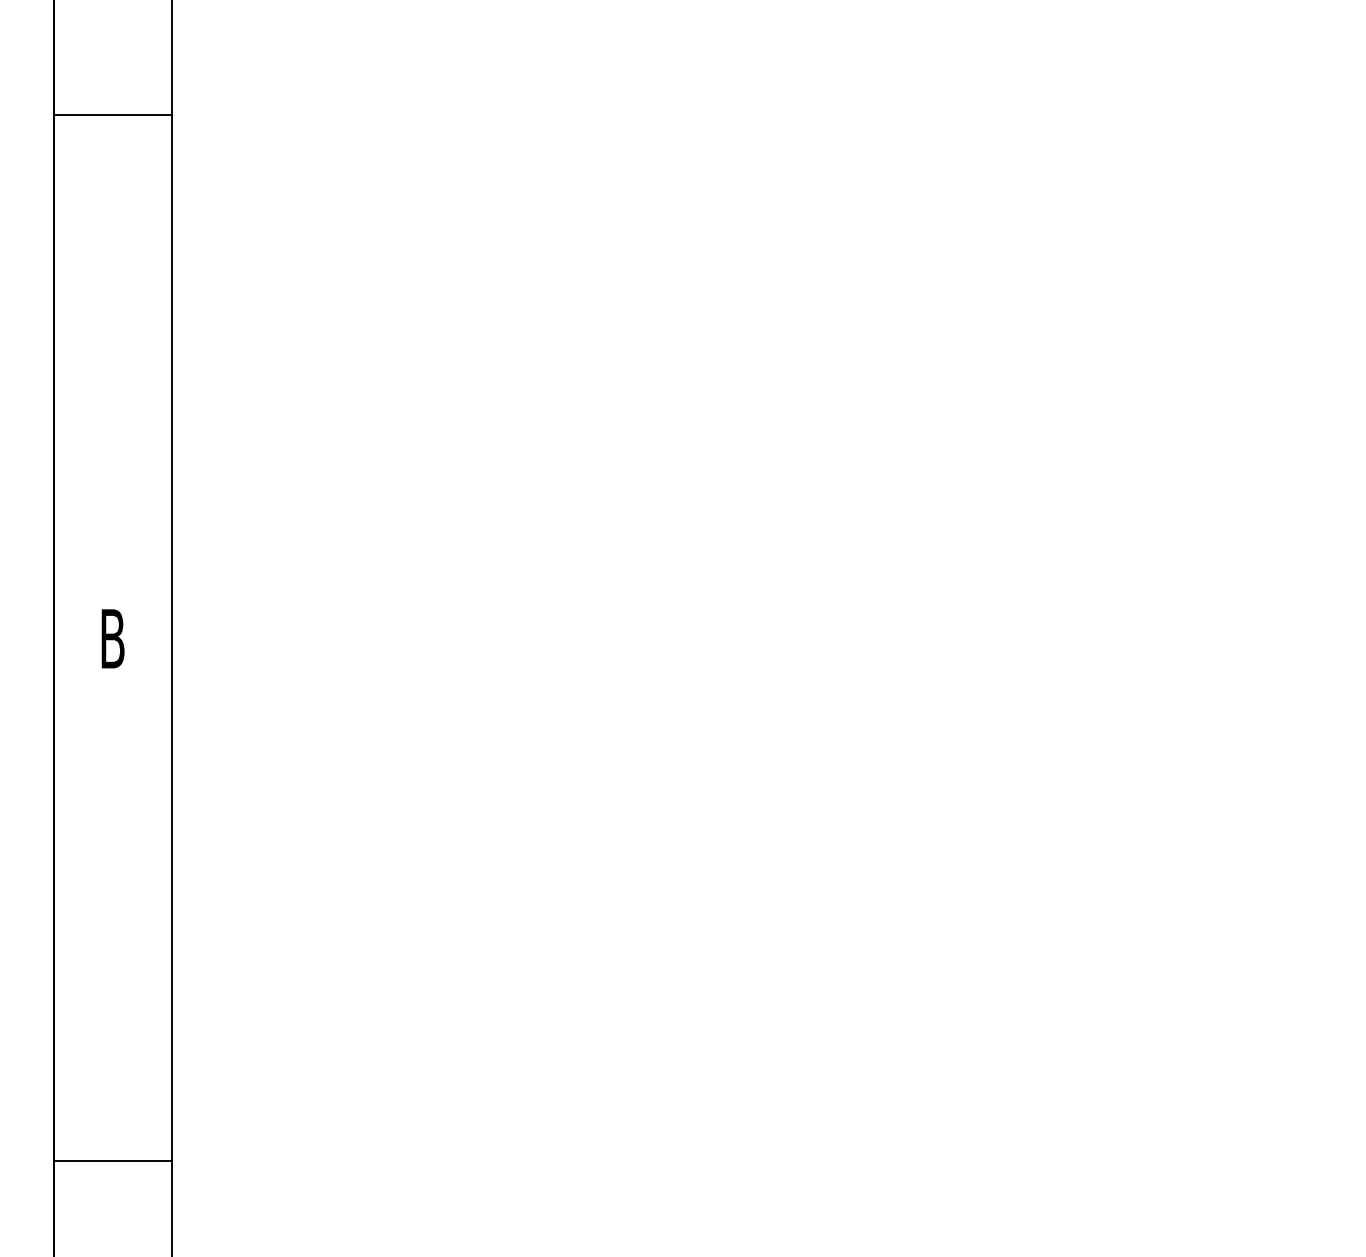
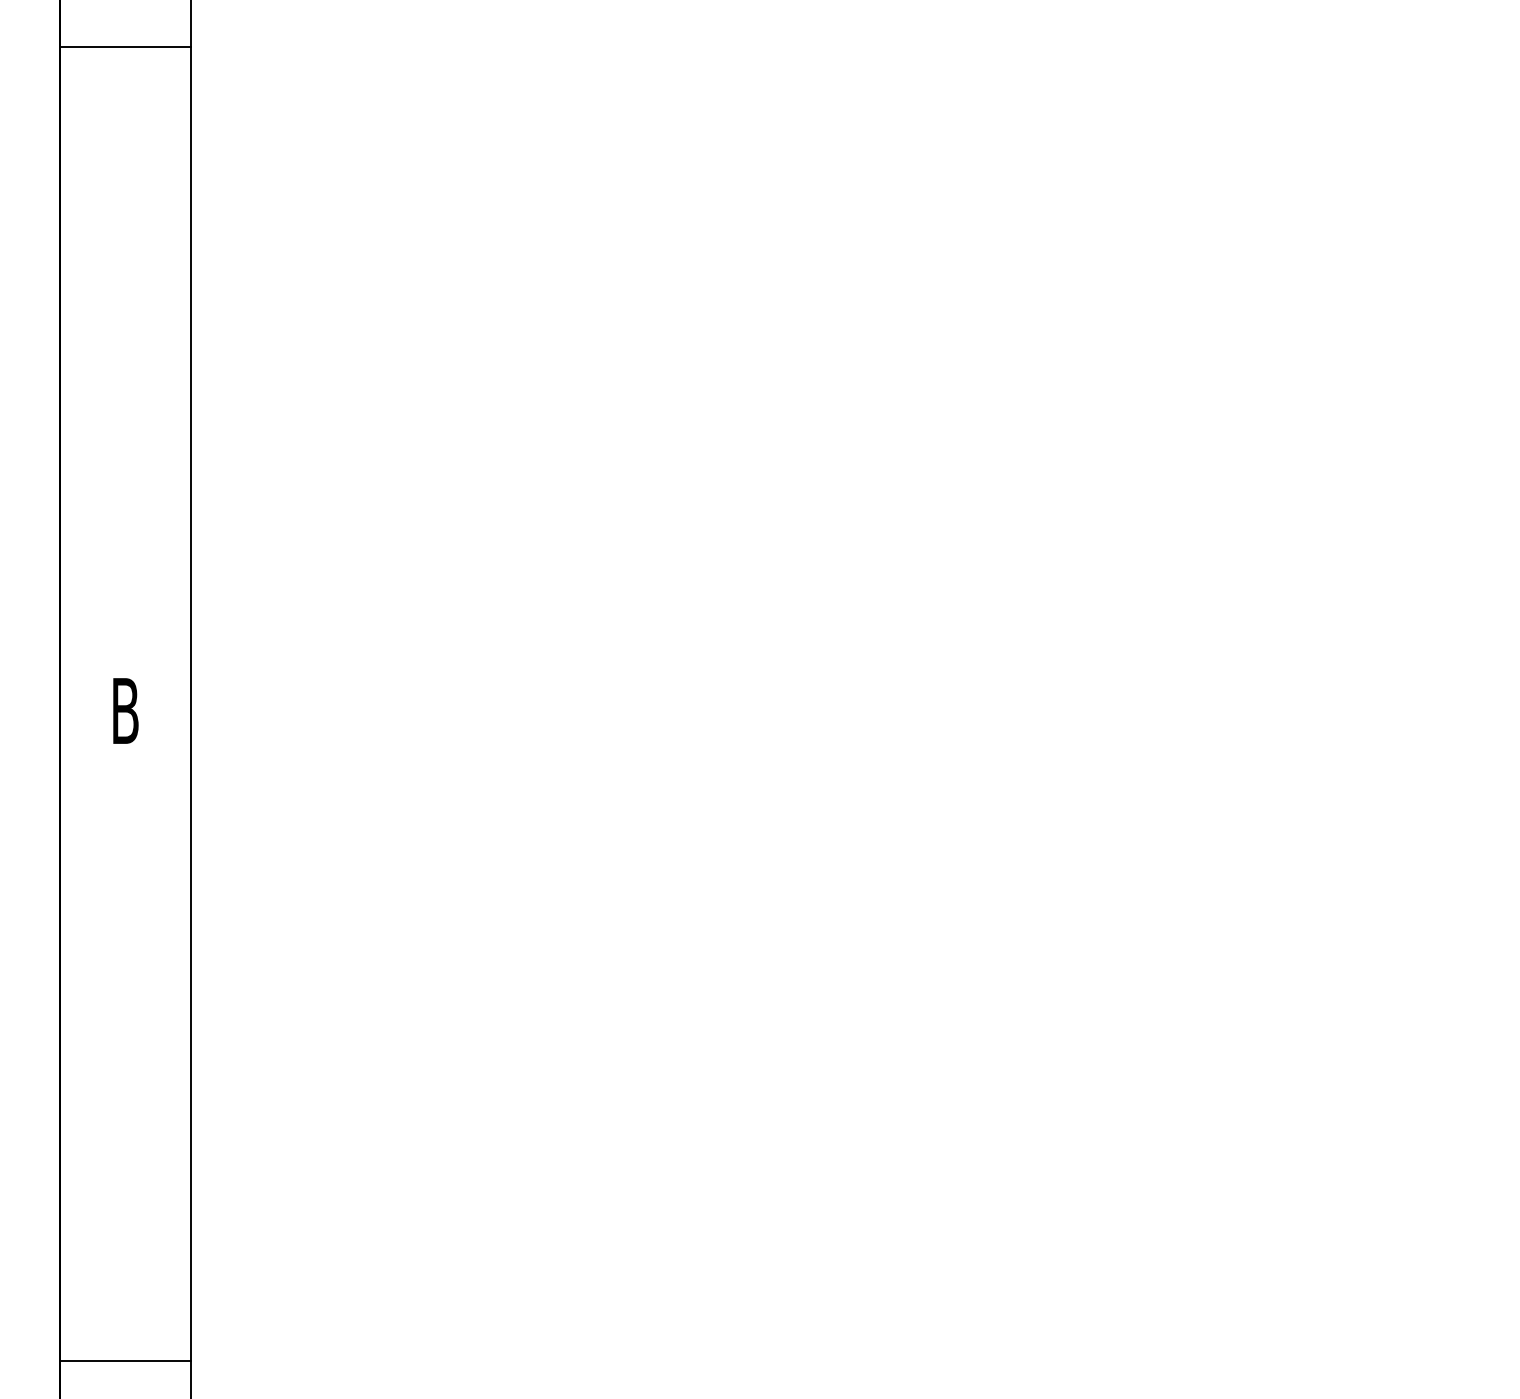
line: (112, 114) -> (125, 46), moved
line: (112, 1160) -> (125, 1360), moved

